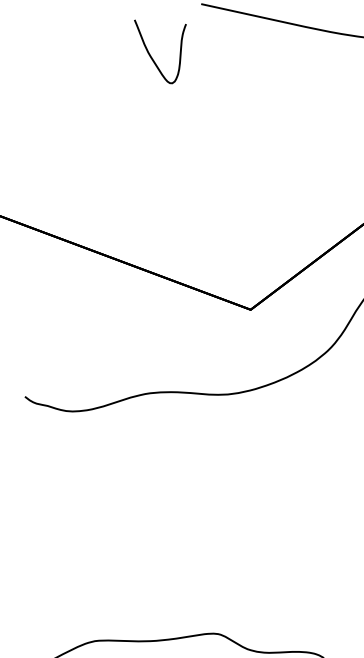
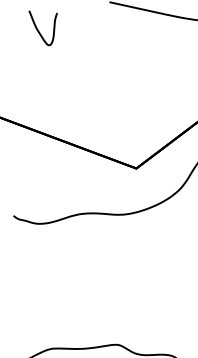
curve: (151, 54) -> (38, 29), moved

